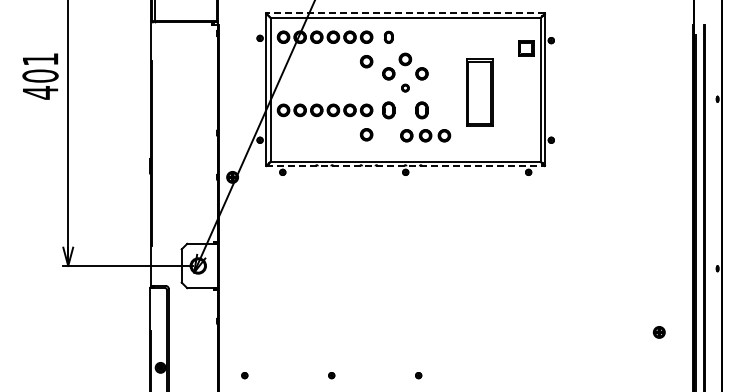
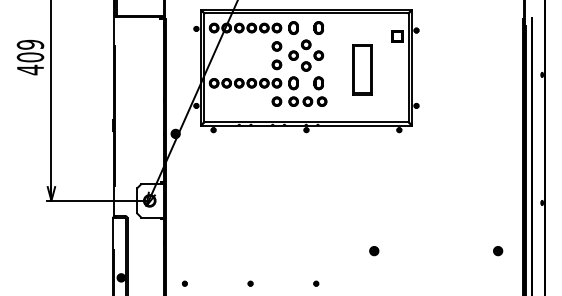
line: (405, 13) -> (306, 10), dashed -> solid
part: (388, 37) -> (293, 28), size x1.43
part: (421, 37) -> (318, 28), added
text: (40, 59) -> (30, 44), 401 -> 409
part: (366, 85) -> (276, 64), added
part: (405, 87) -> (306, 66), size x1.67
part: (425, 135) -> (307, 101), moved
line: (405, 166) -> (306, 125), dashed -> solid
part: (495, 332) -> (374, 251), added

